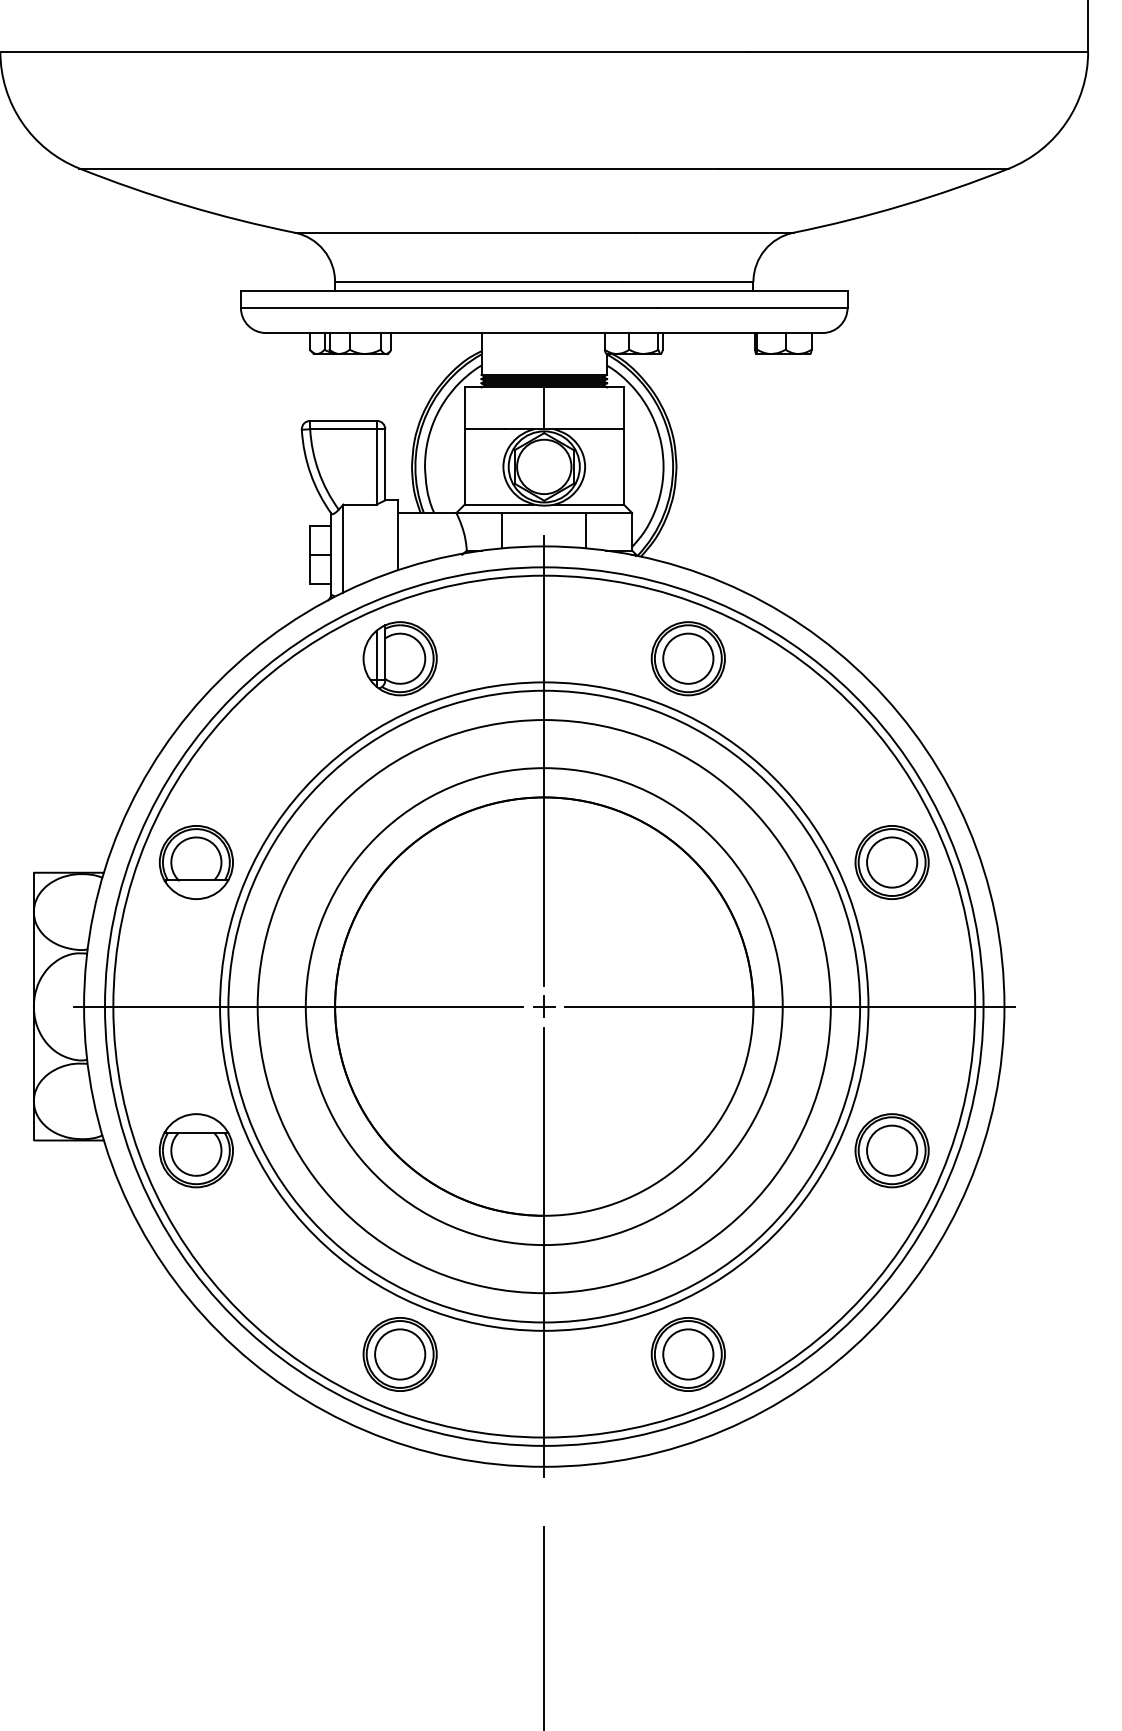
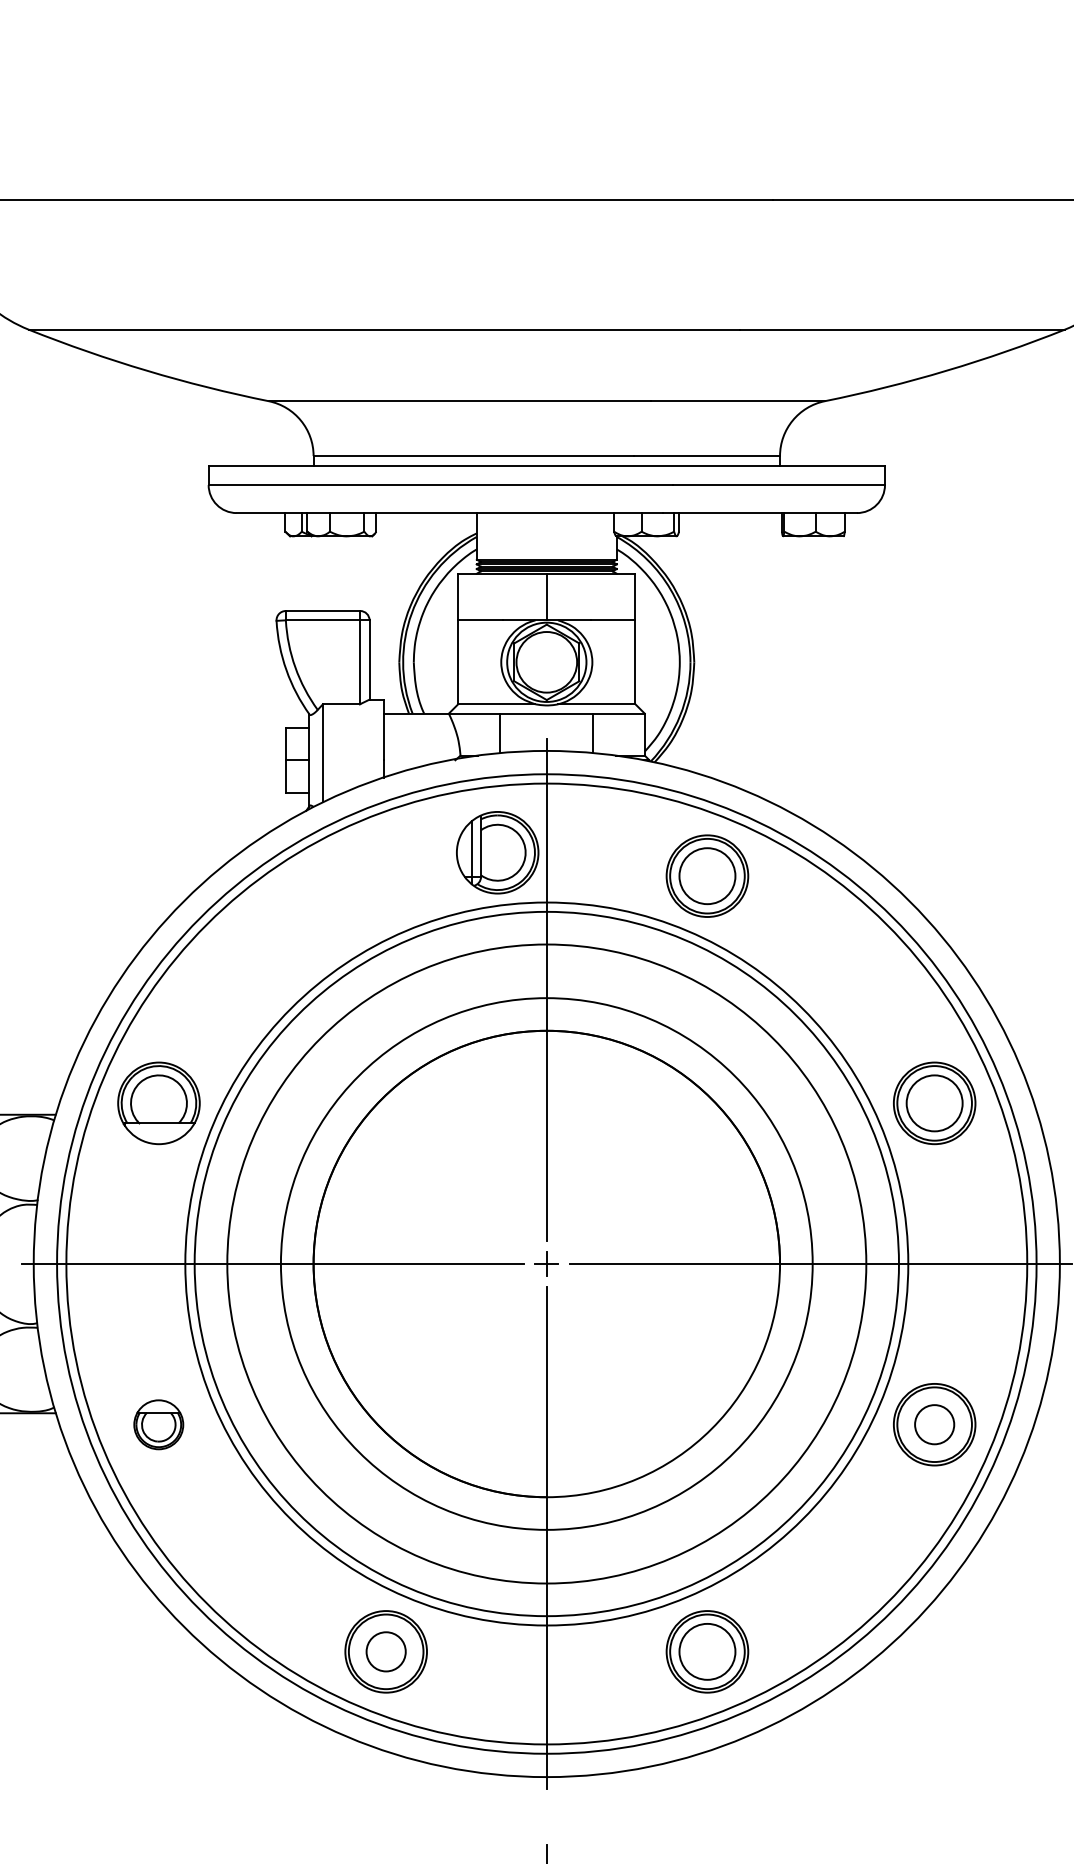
part: (399, 658) -> (496, 852), moved
part: (195, 1150) -> (157, 1424), size x0.6
circle: (892, 1150) -> (935, 1424), size x0.7
circle: (400, 1354) -> (386, 1651), size x0.7

